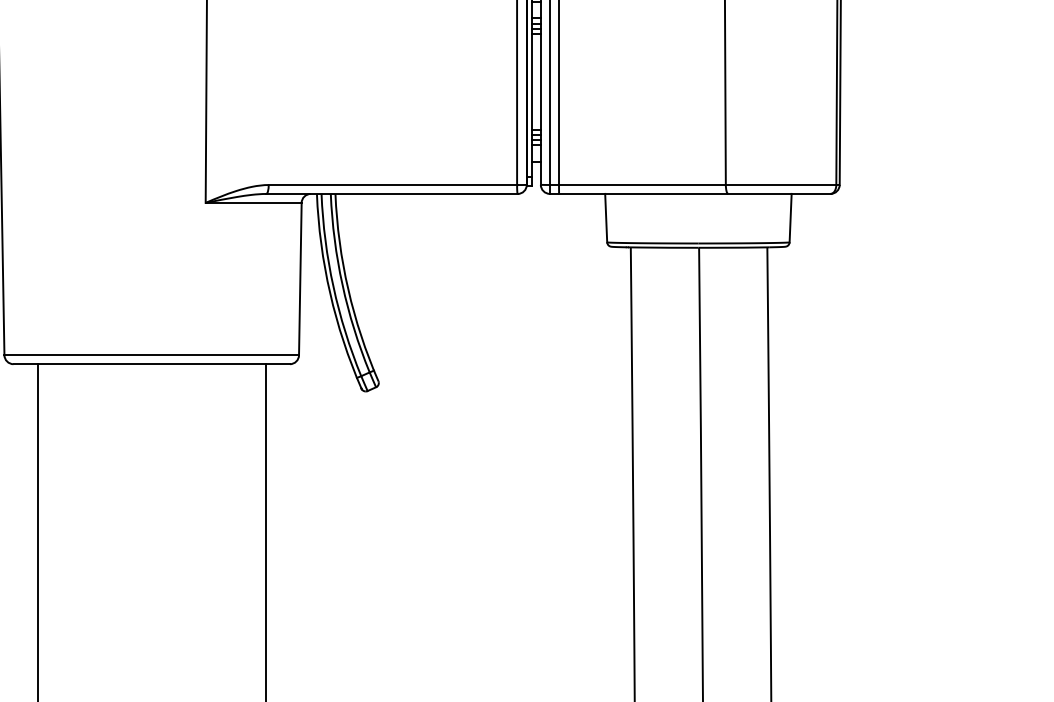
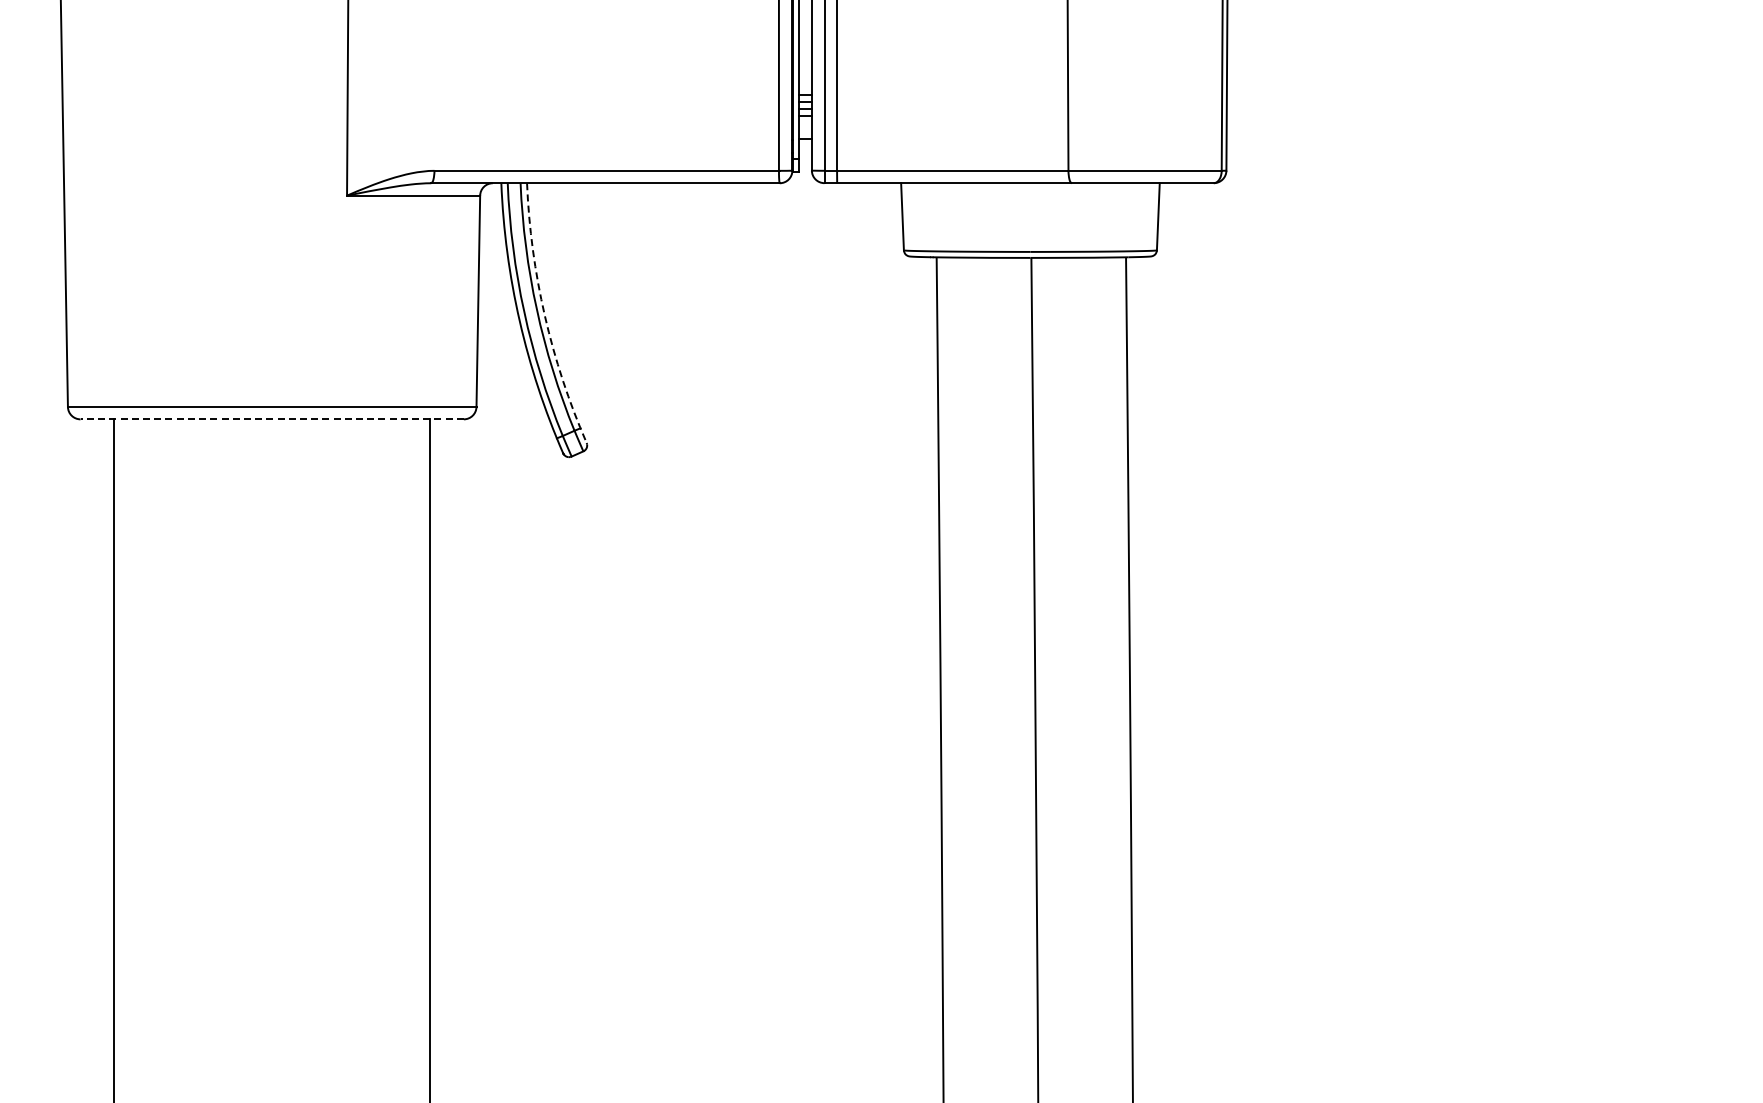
arc: (348, 289) -> (544, 315), solid -> dashed
line: (151, 364) -> (272, 419), solid -> dashed

